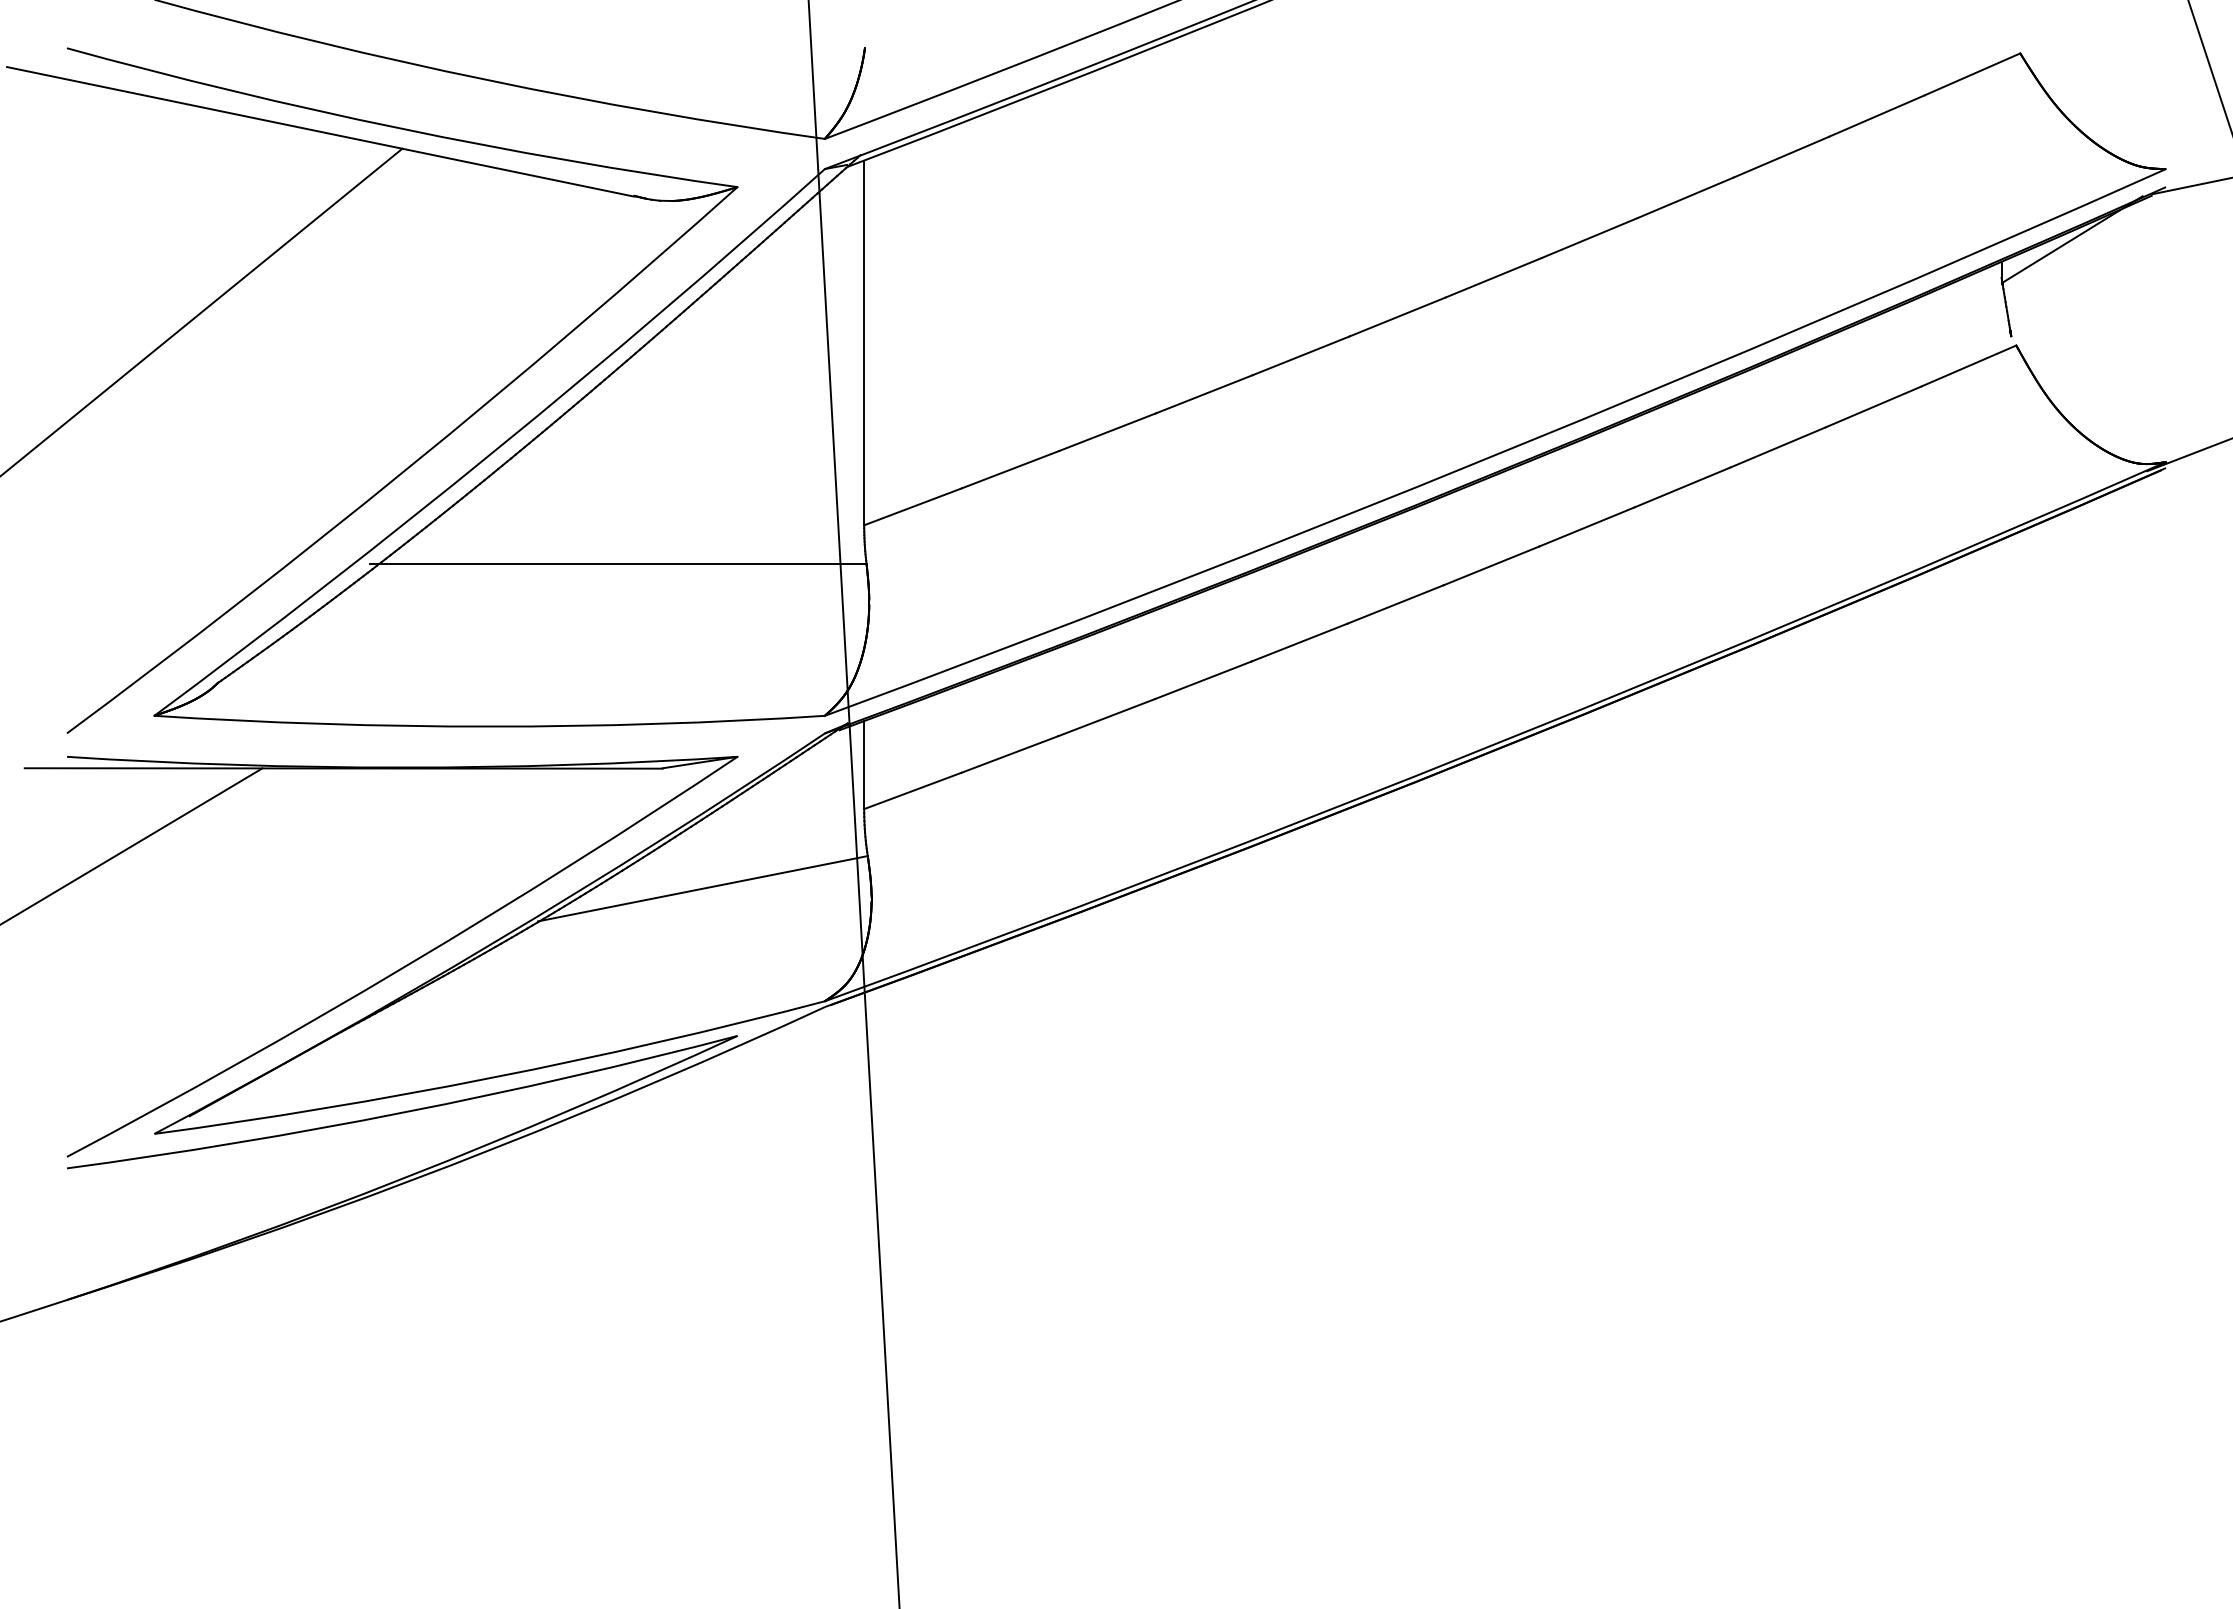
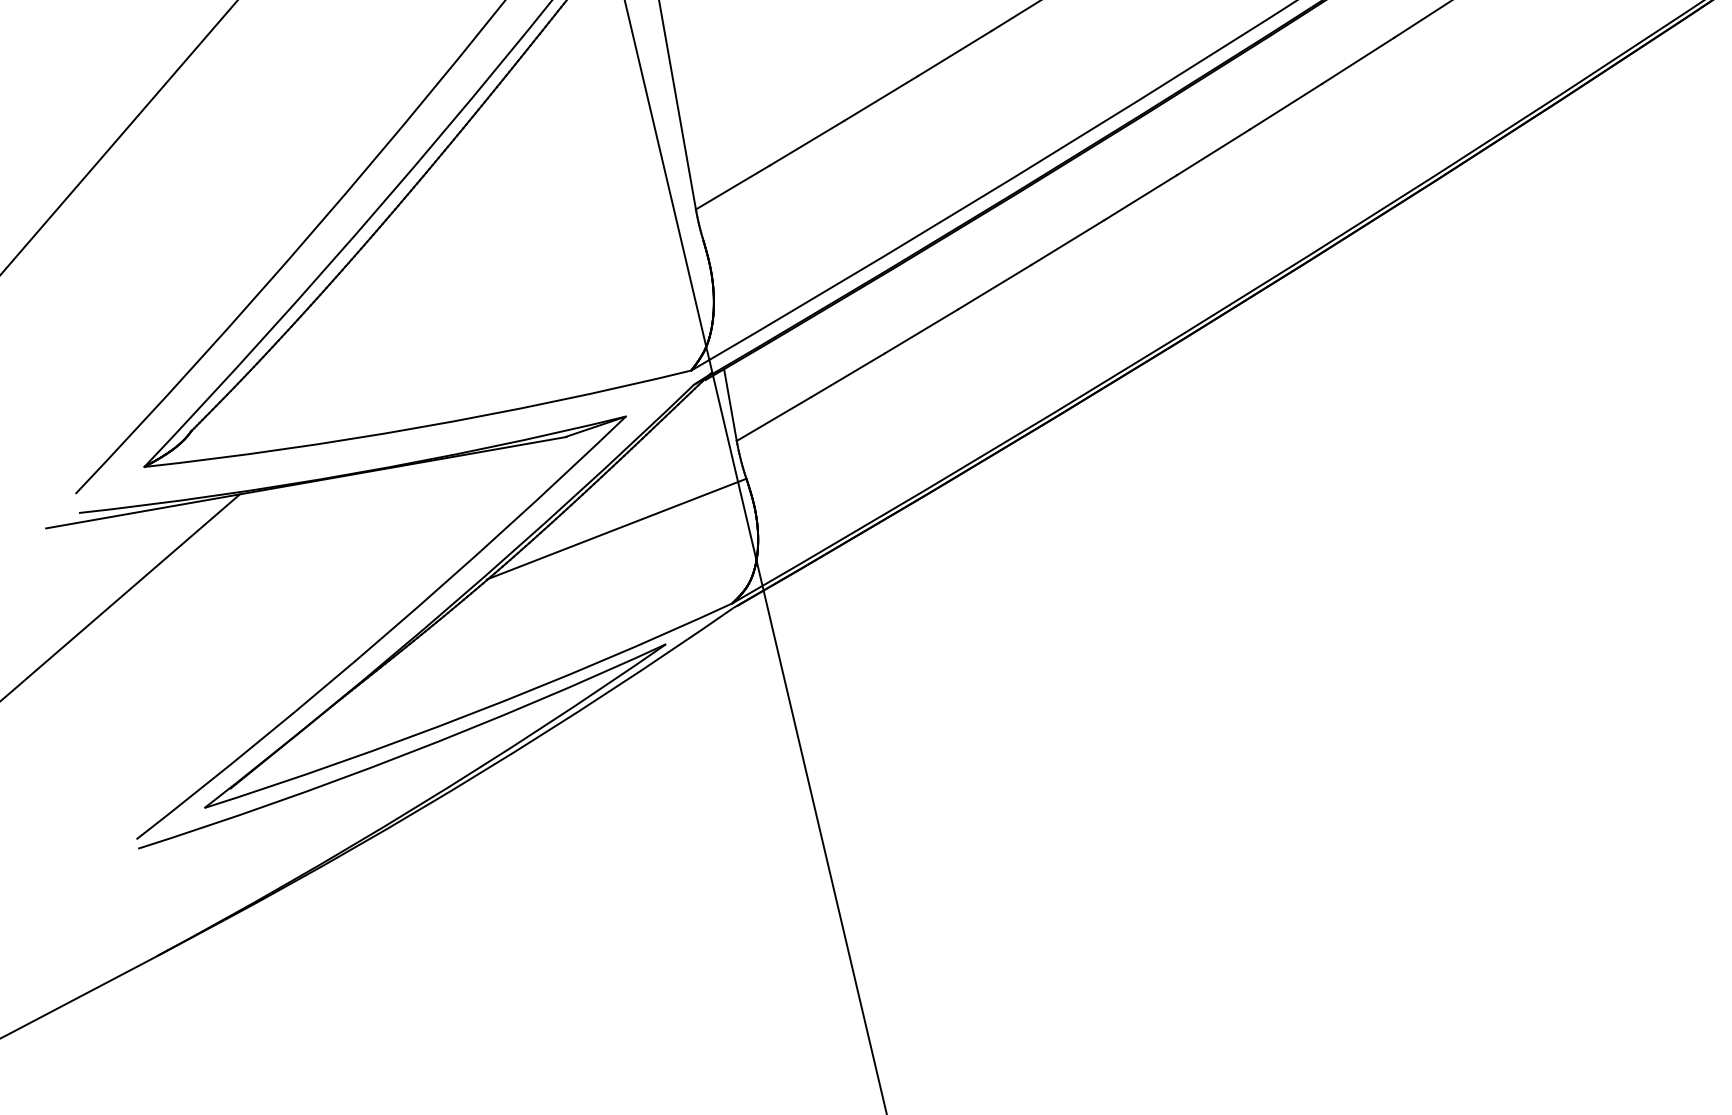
line: (617, 564) -> (500, 276), removed

